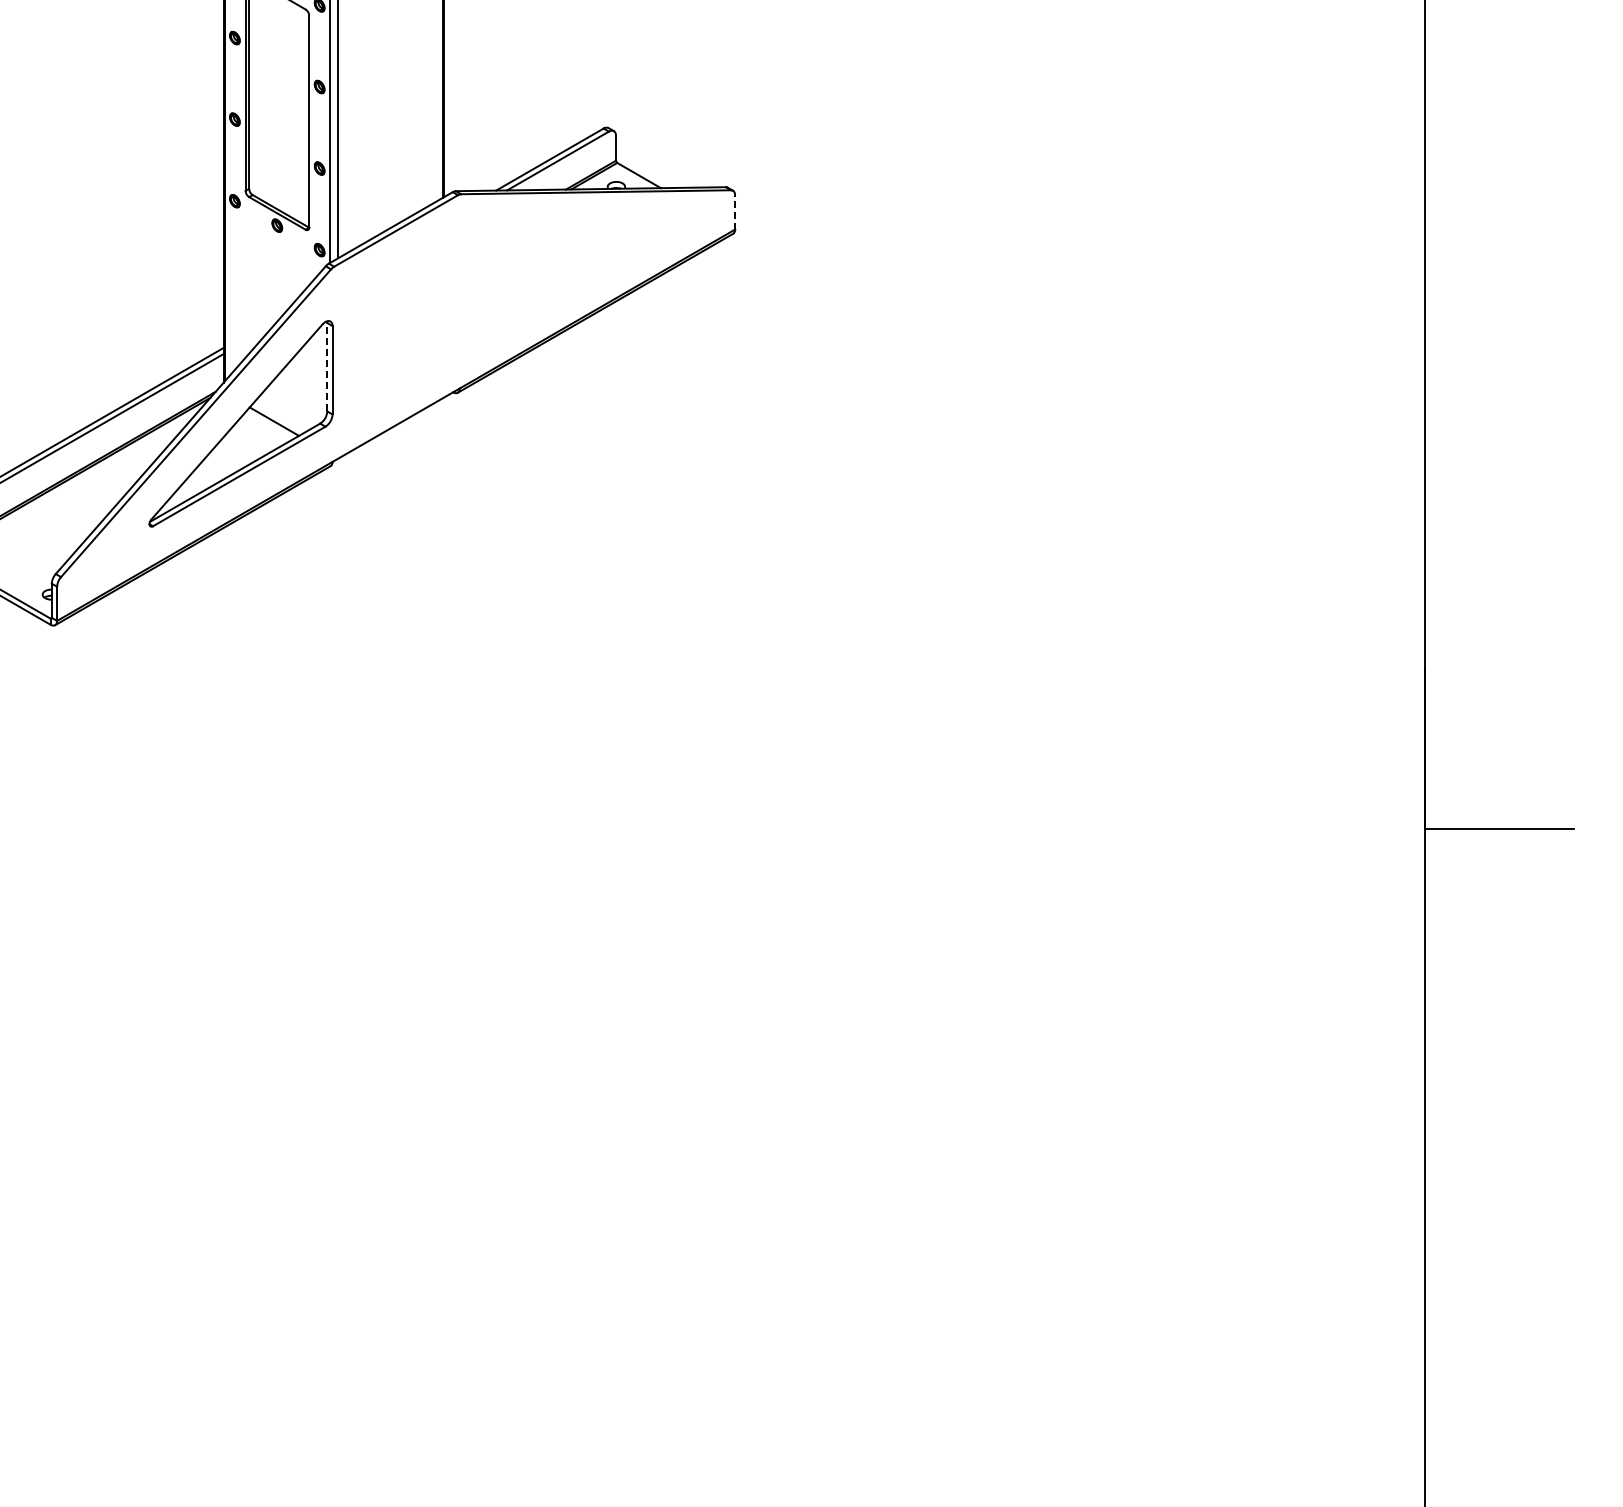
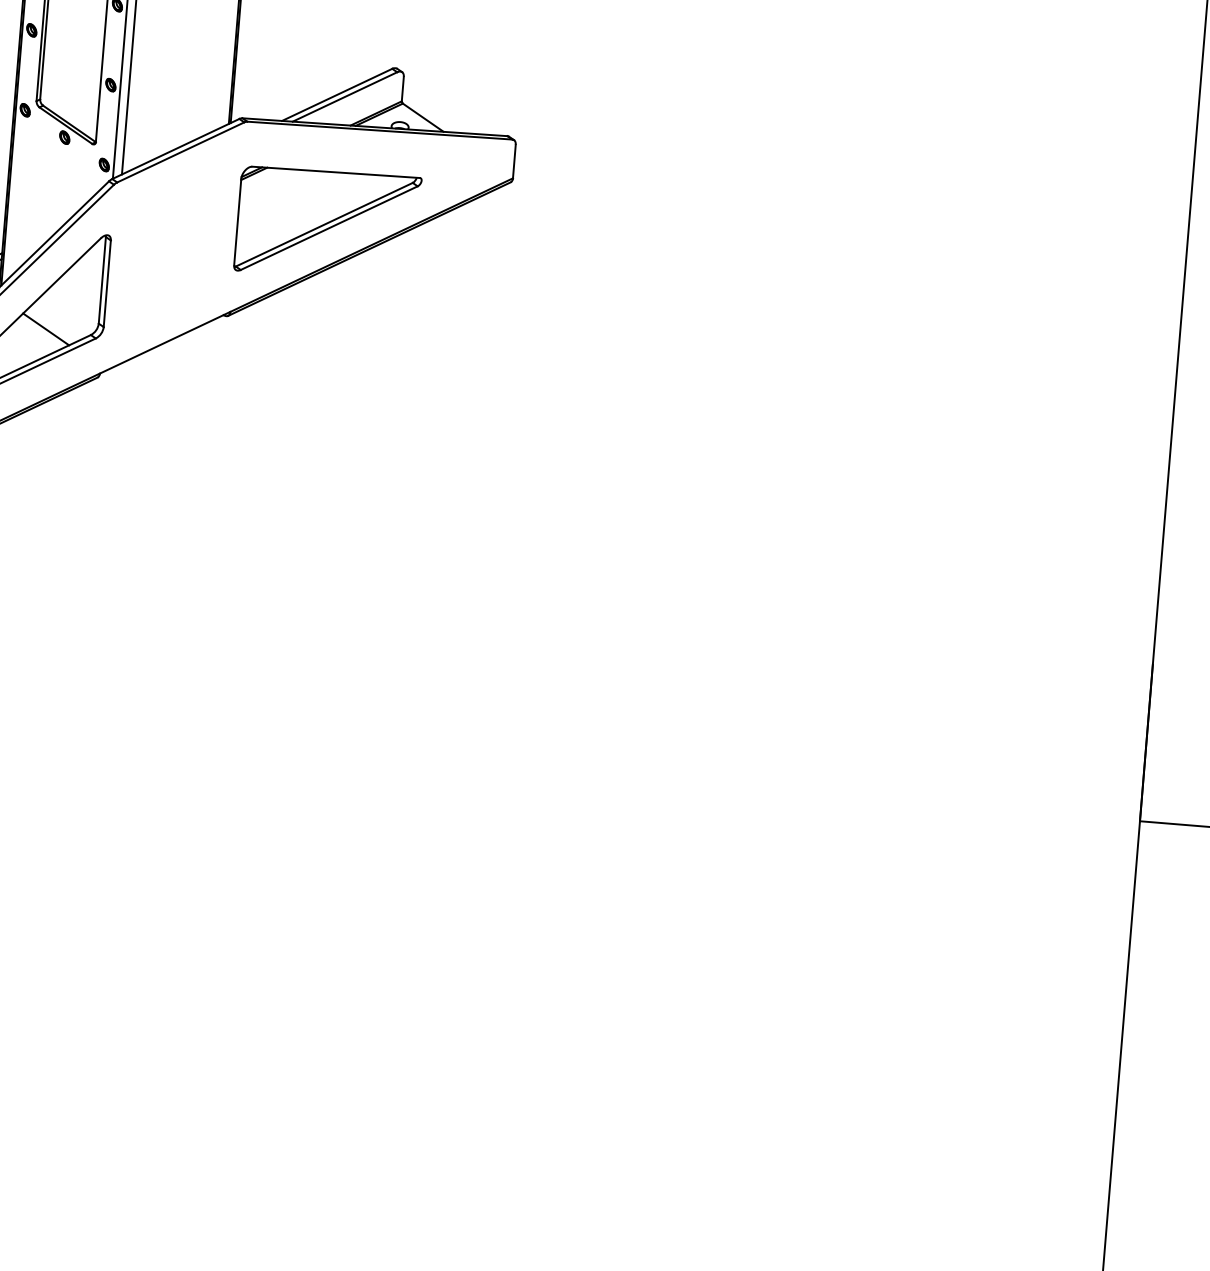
line: (735, 211) -> (514, 160), dashed -> solid
part: (550, 291) -> (327, 224), added
line: (327, 366) -> (102, 279), dashed -> solid

